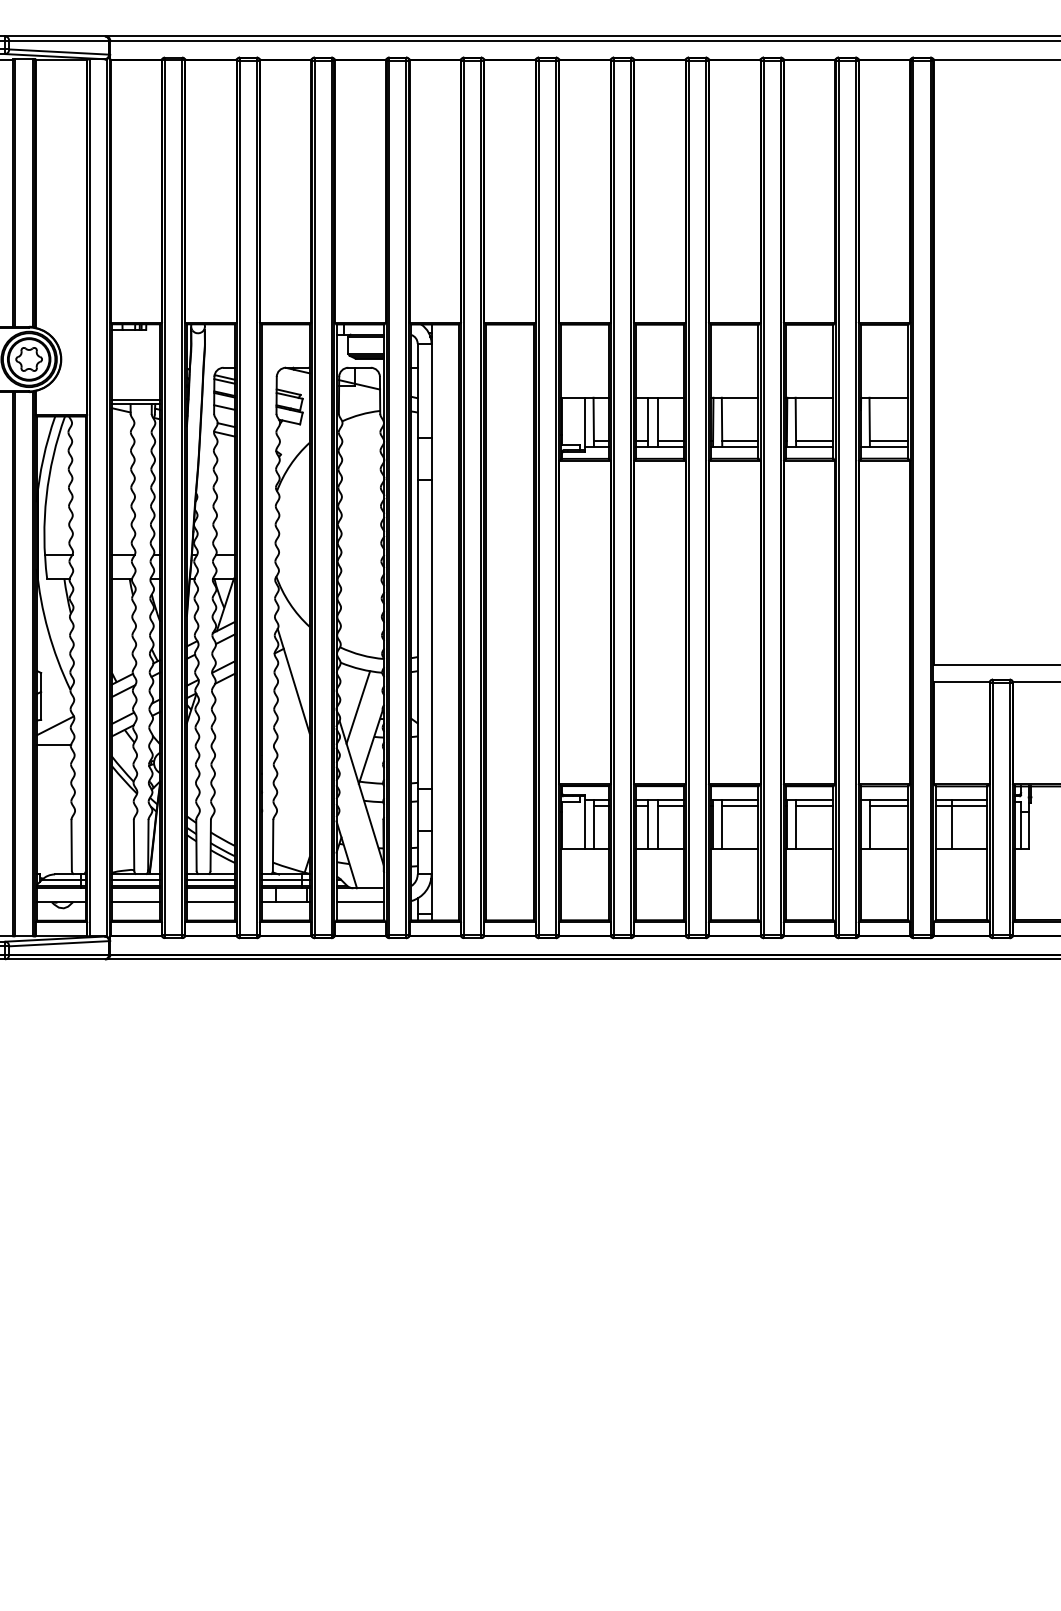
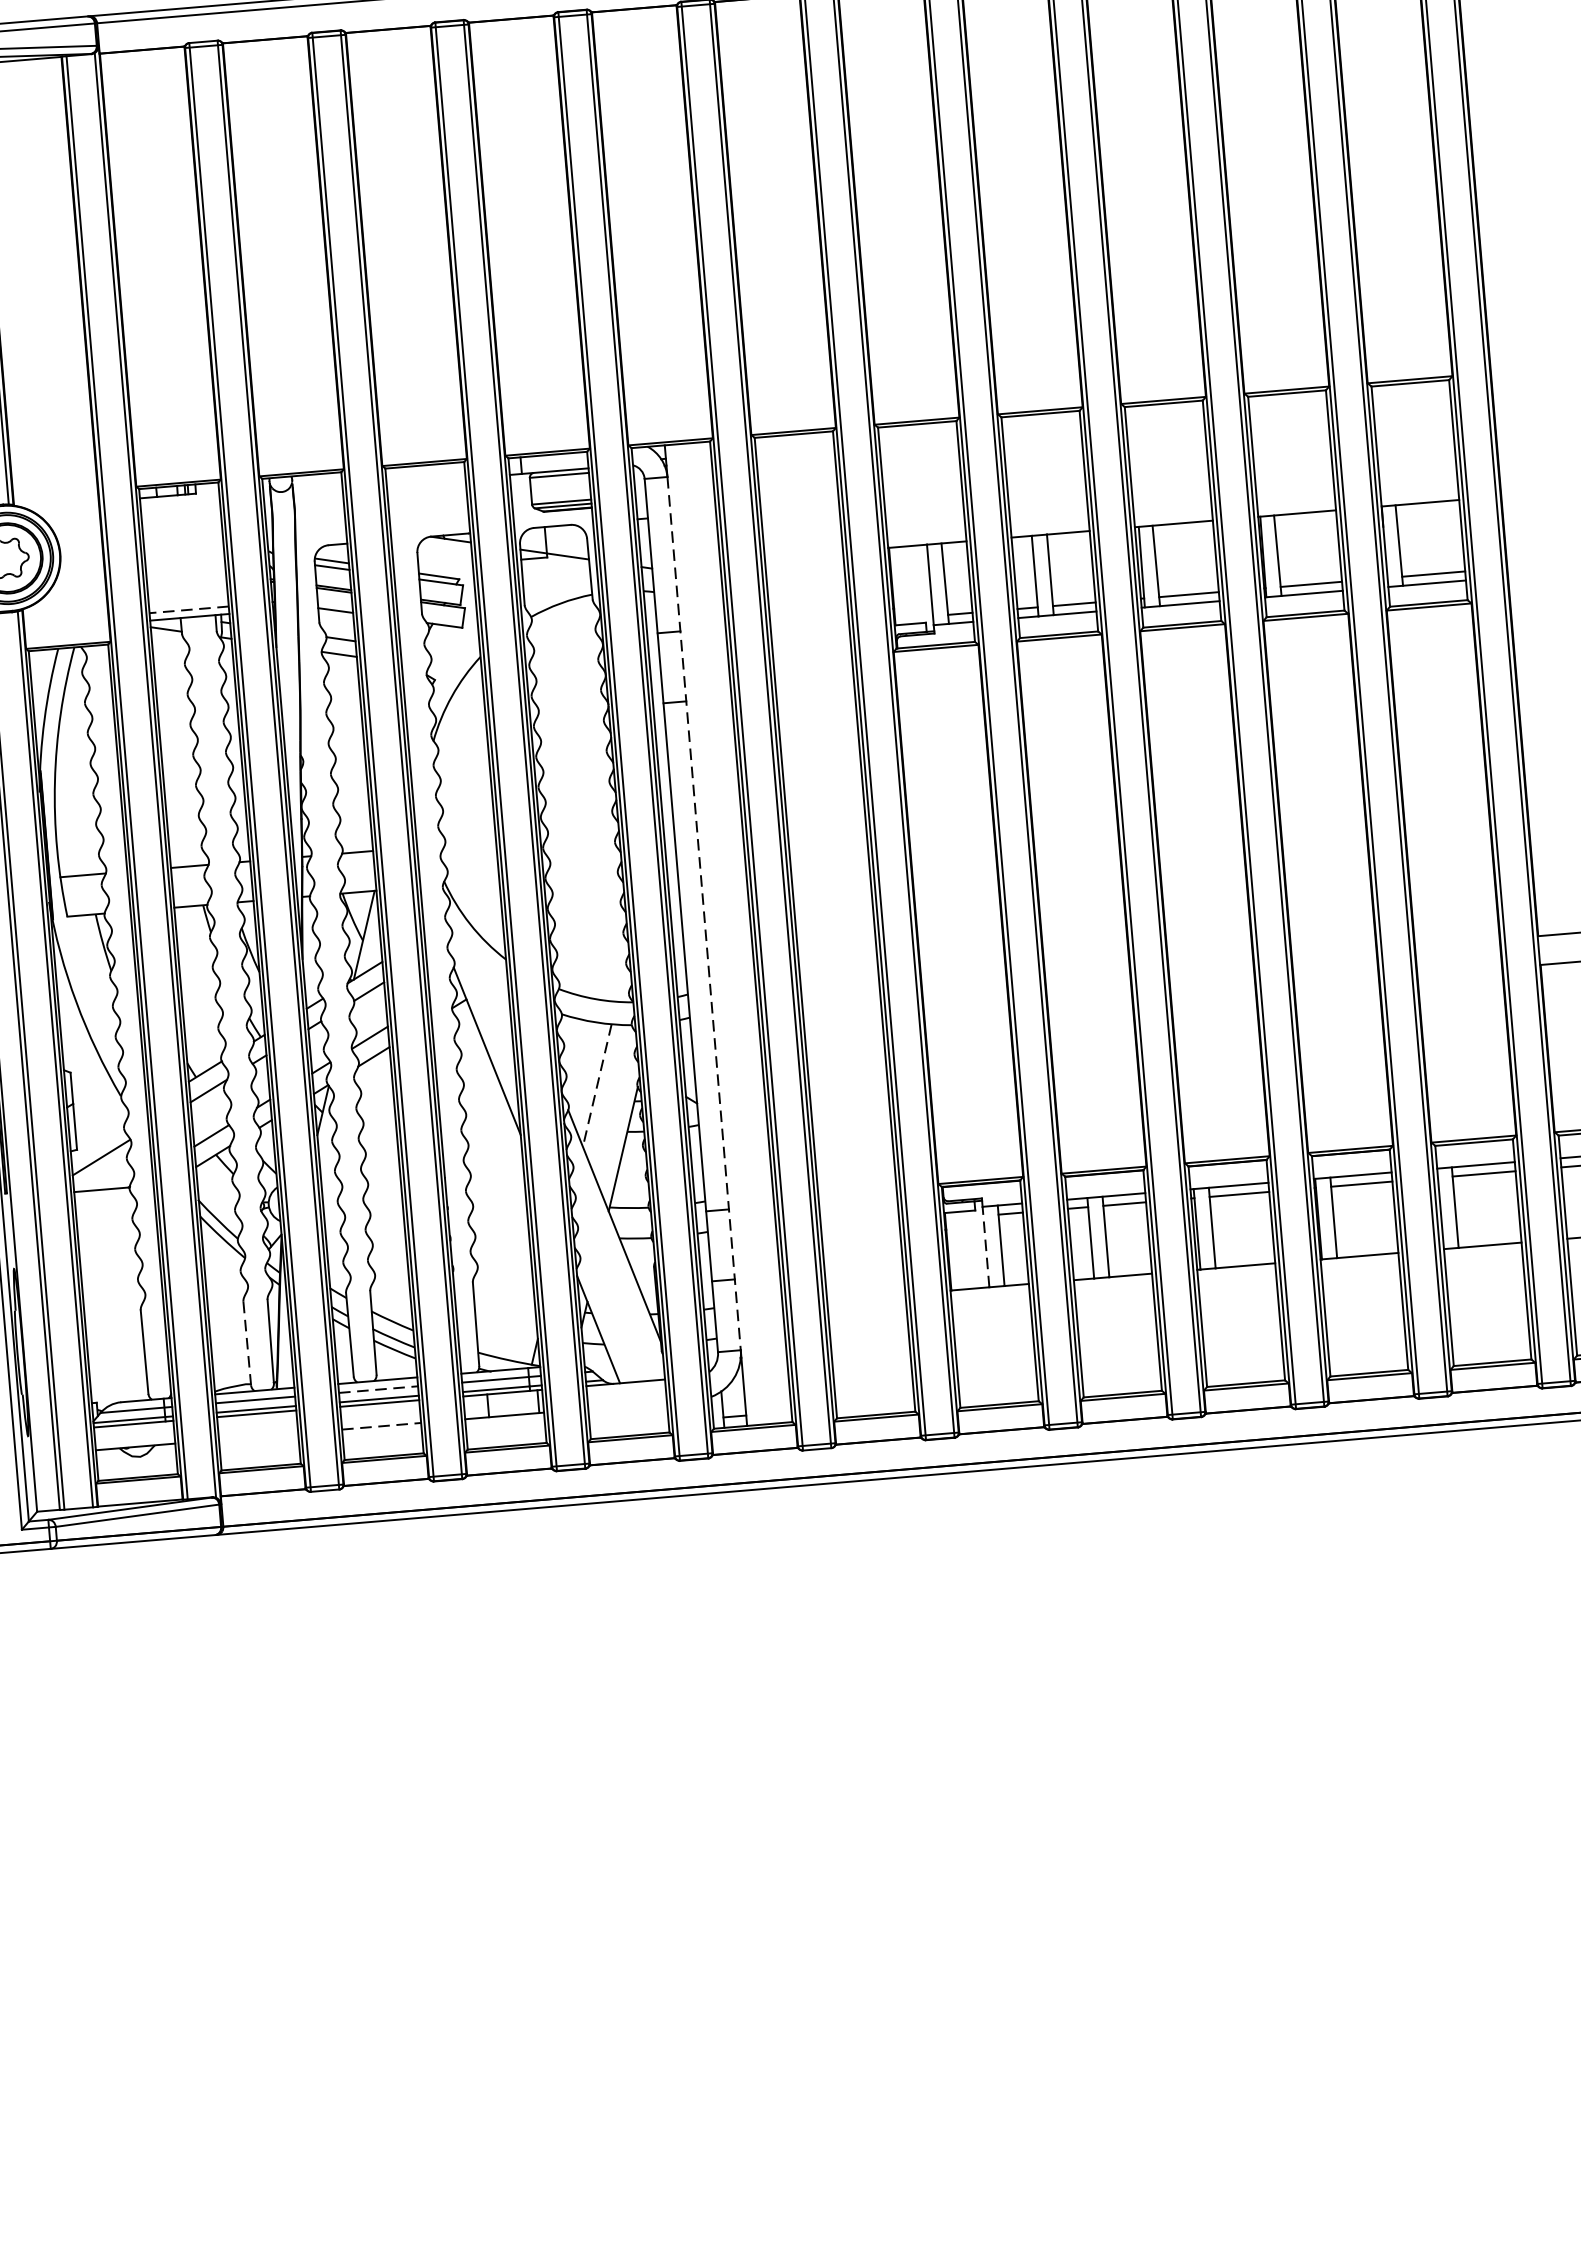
line: (135, 399) -> (188, 609), solid -> dashed
line: (431, 609) -> (704, 914), solid -> dashed
line: (358, 707) -> (597, 1085), solid -> dashed
line: (584, 824) -> (985, 1246), solid -> dashed
line: (134, 845) -> (247, 1343), solid -> dashed
line: (211, 879) -> (379, 1388), solid -> dashed
line: (136, 902) -> (259, 1437), removed
line: (211, 902) -> (382, 1426), solid -> dashed
line: (360, 902) -> (627, 1406), removed

